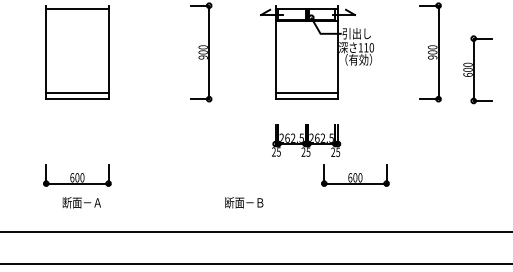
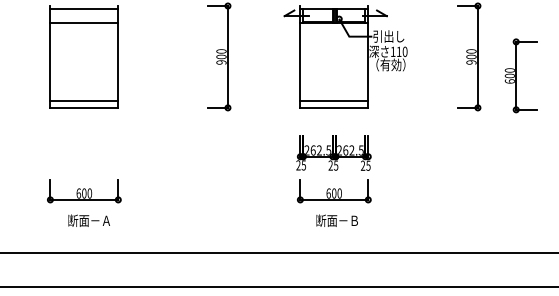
line: (77, 21) -> (84, 23), added
part: (355, 175) -> (334, 191), moved
text: (243, 202) -> (336, 220), moved

